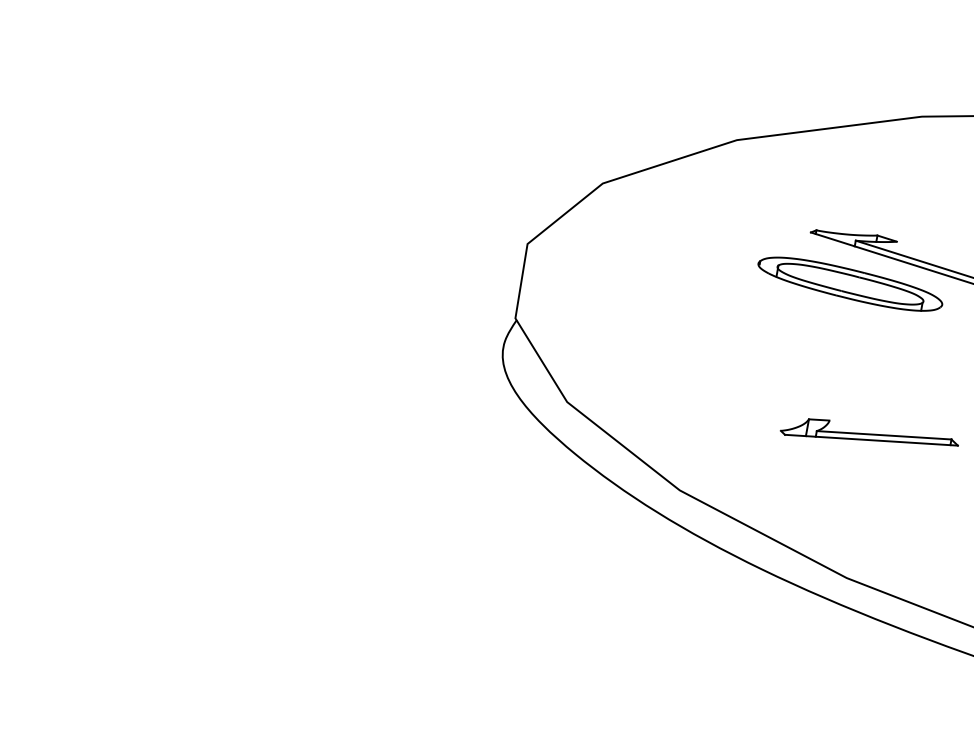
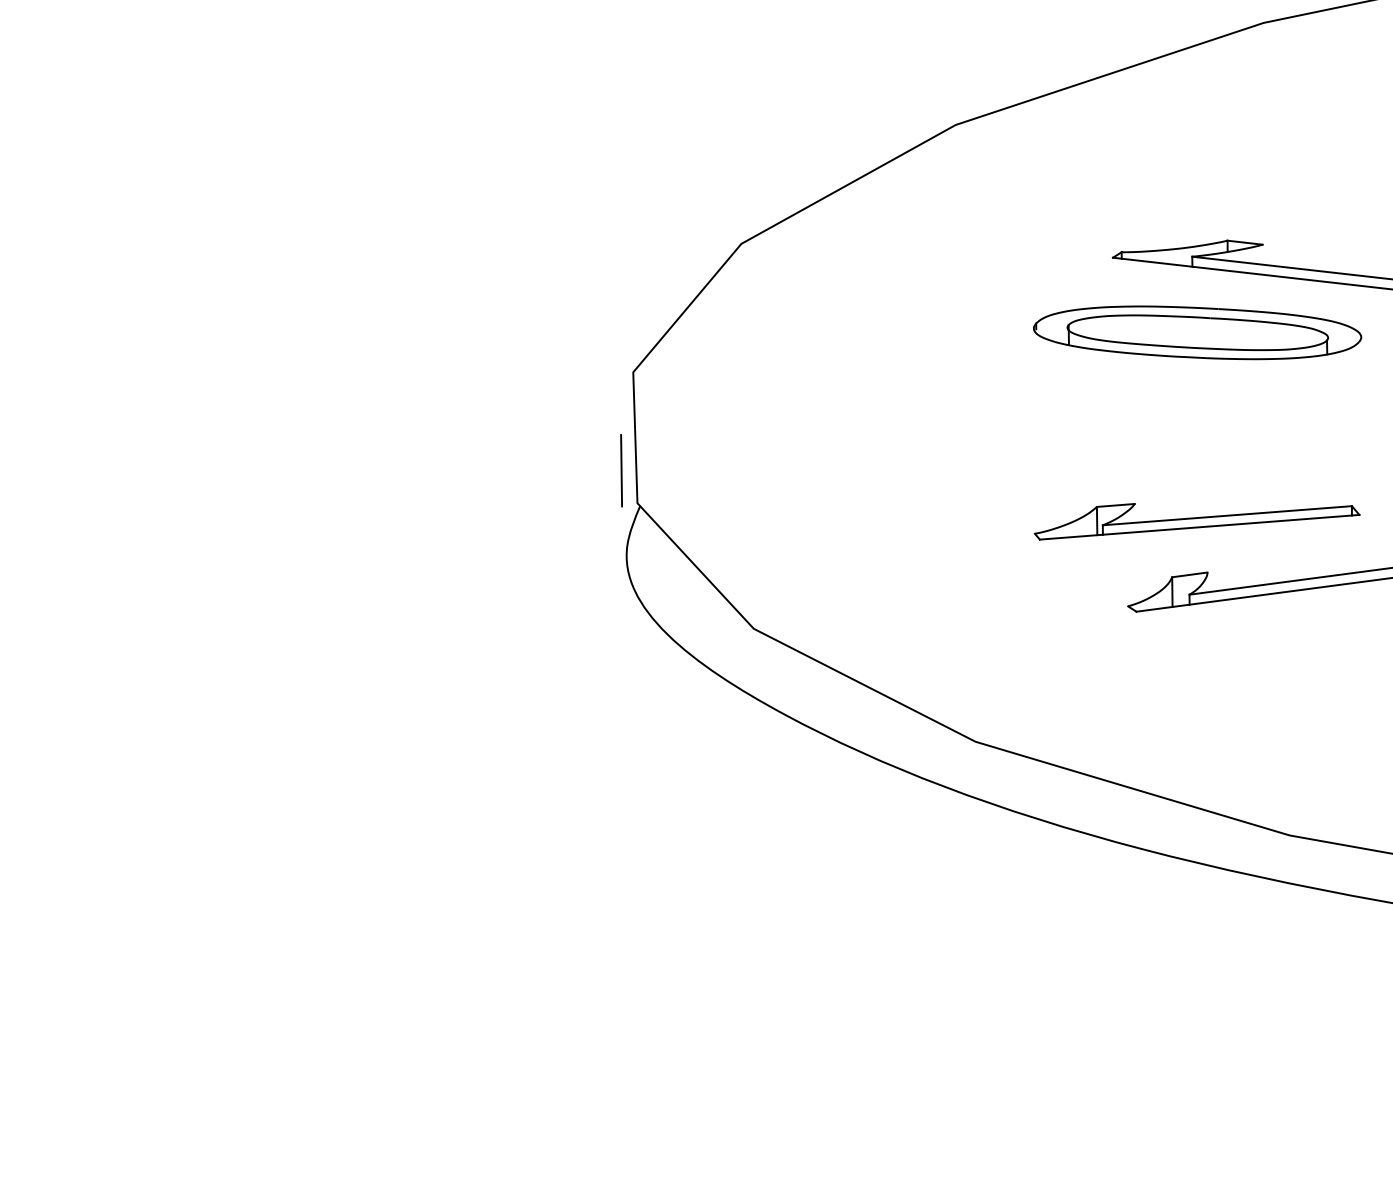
line: (509, 298) -> (620, 471), added
part: (828, 387) -> (1194, 516), added

